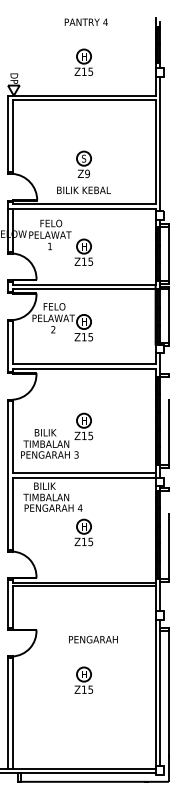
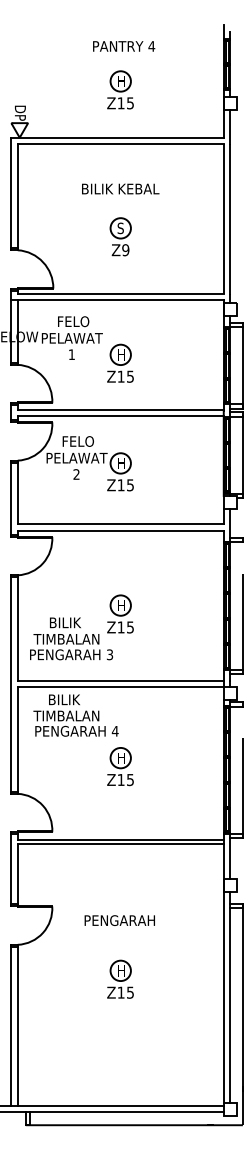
text: (85, 21) -> (122, 45), moved
text: (83, 189) -> (119, 187), moved
text: (93, 639) -> (119, 920), moved

